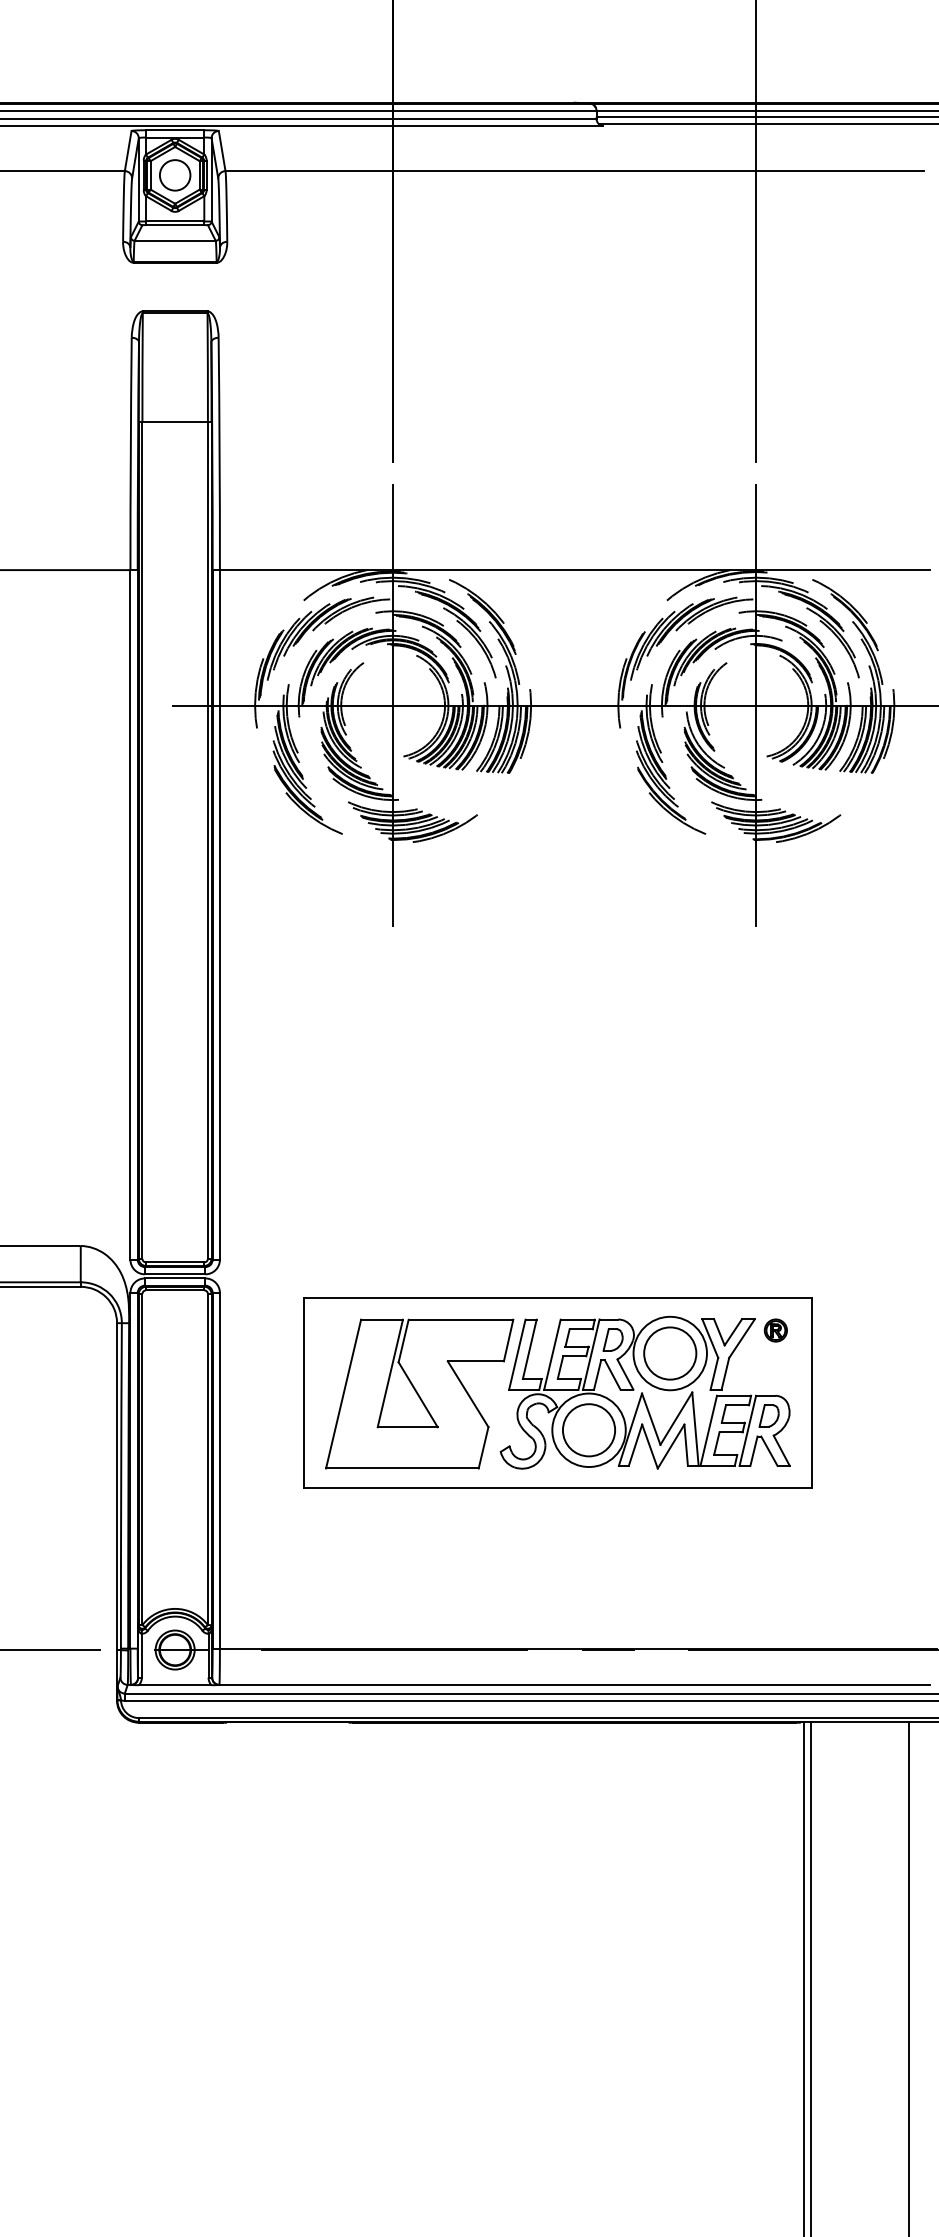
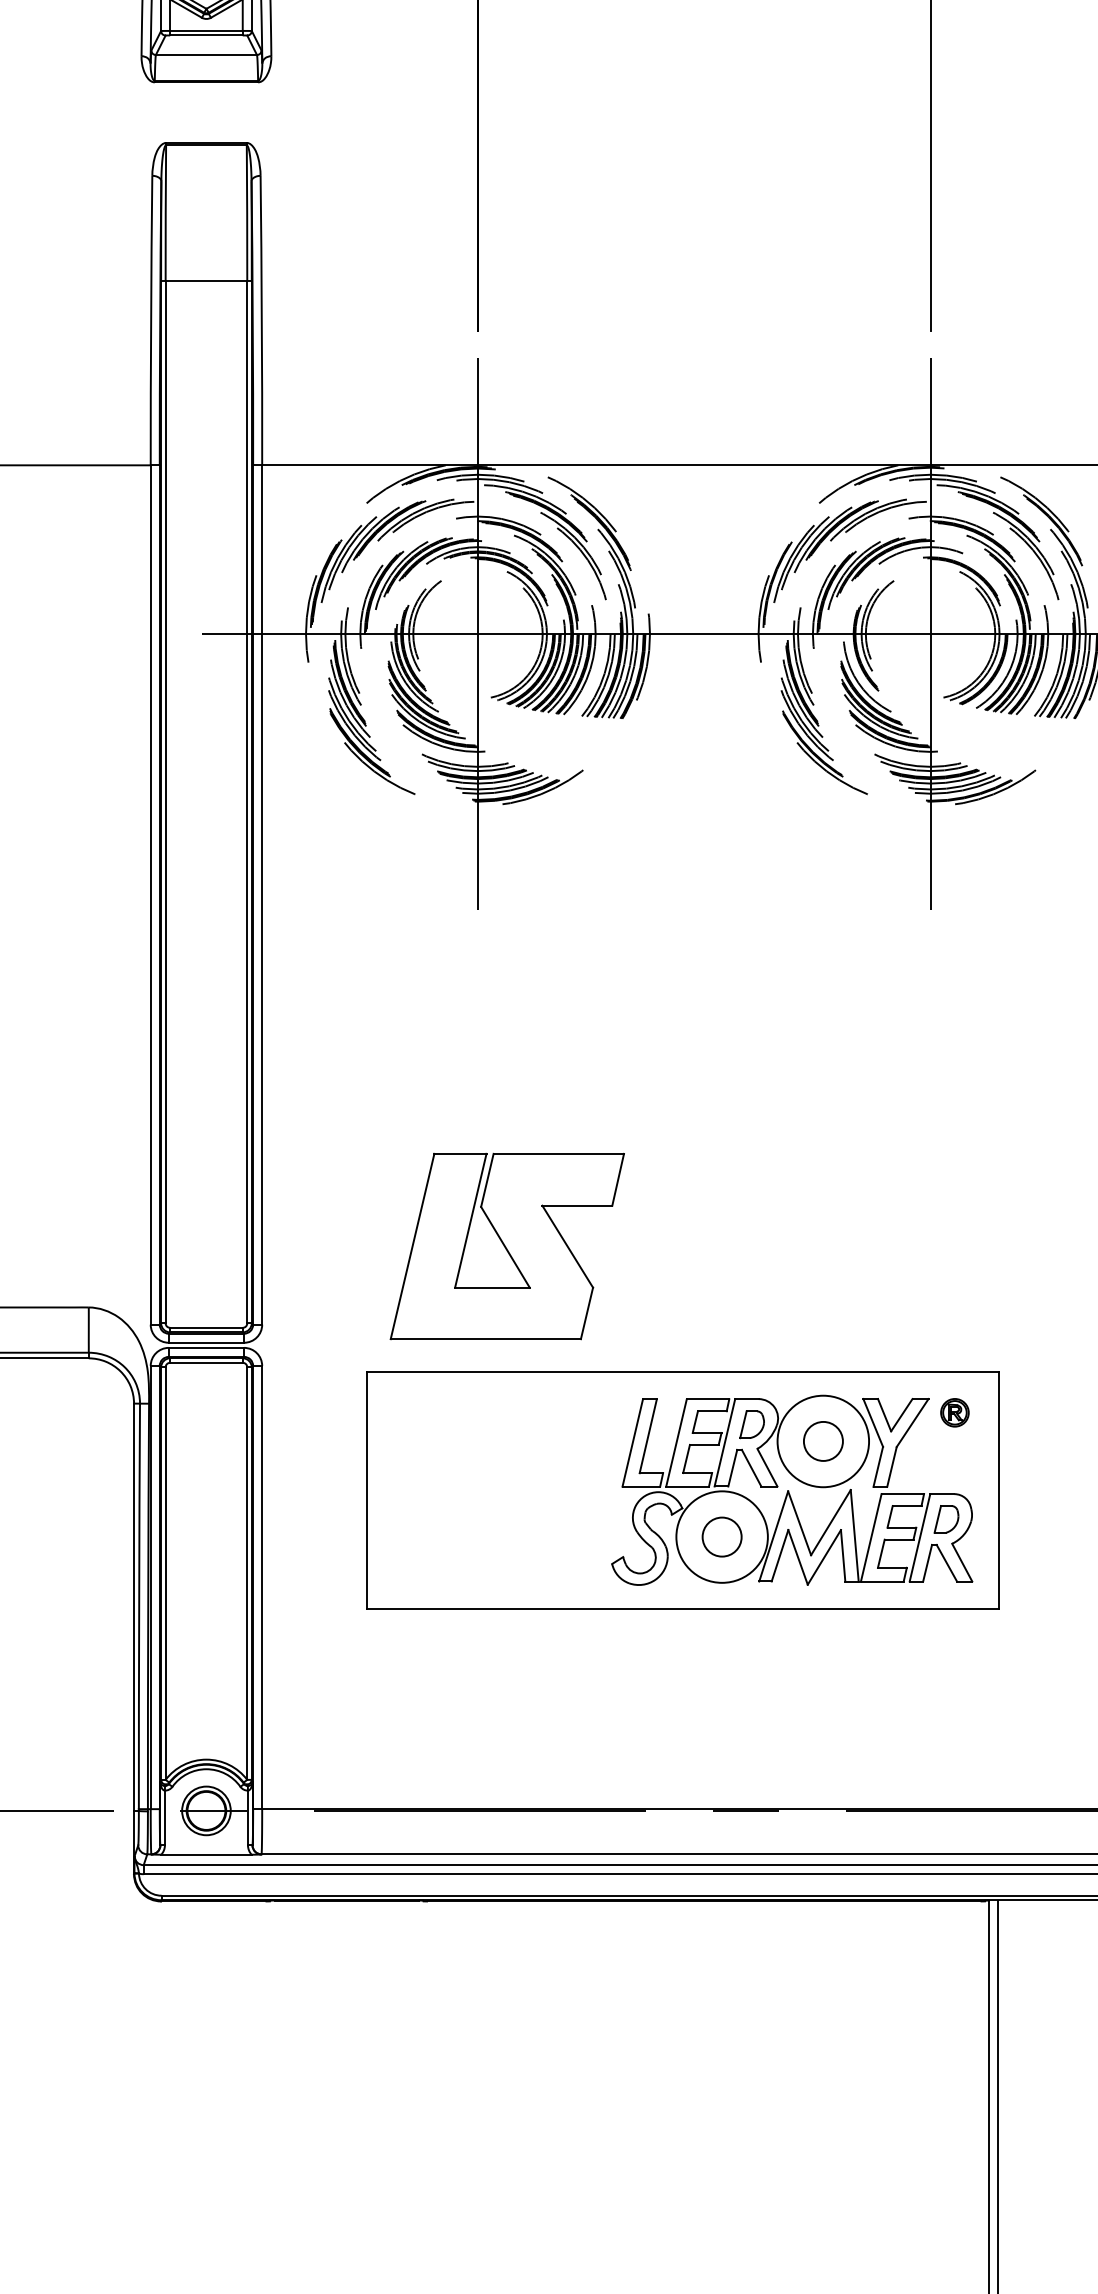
circle: (670, 1353) -> (823, 1441), size x0.6
part: (419, 1393) -> (507, 1245), moved
circle: (588, 1430) -> (721, 1537), size x0.6

